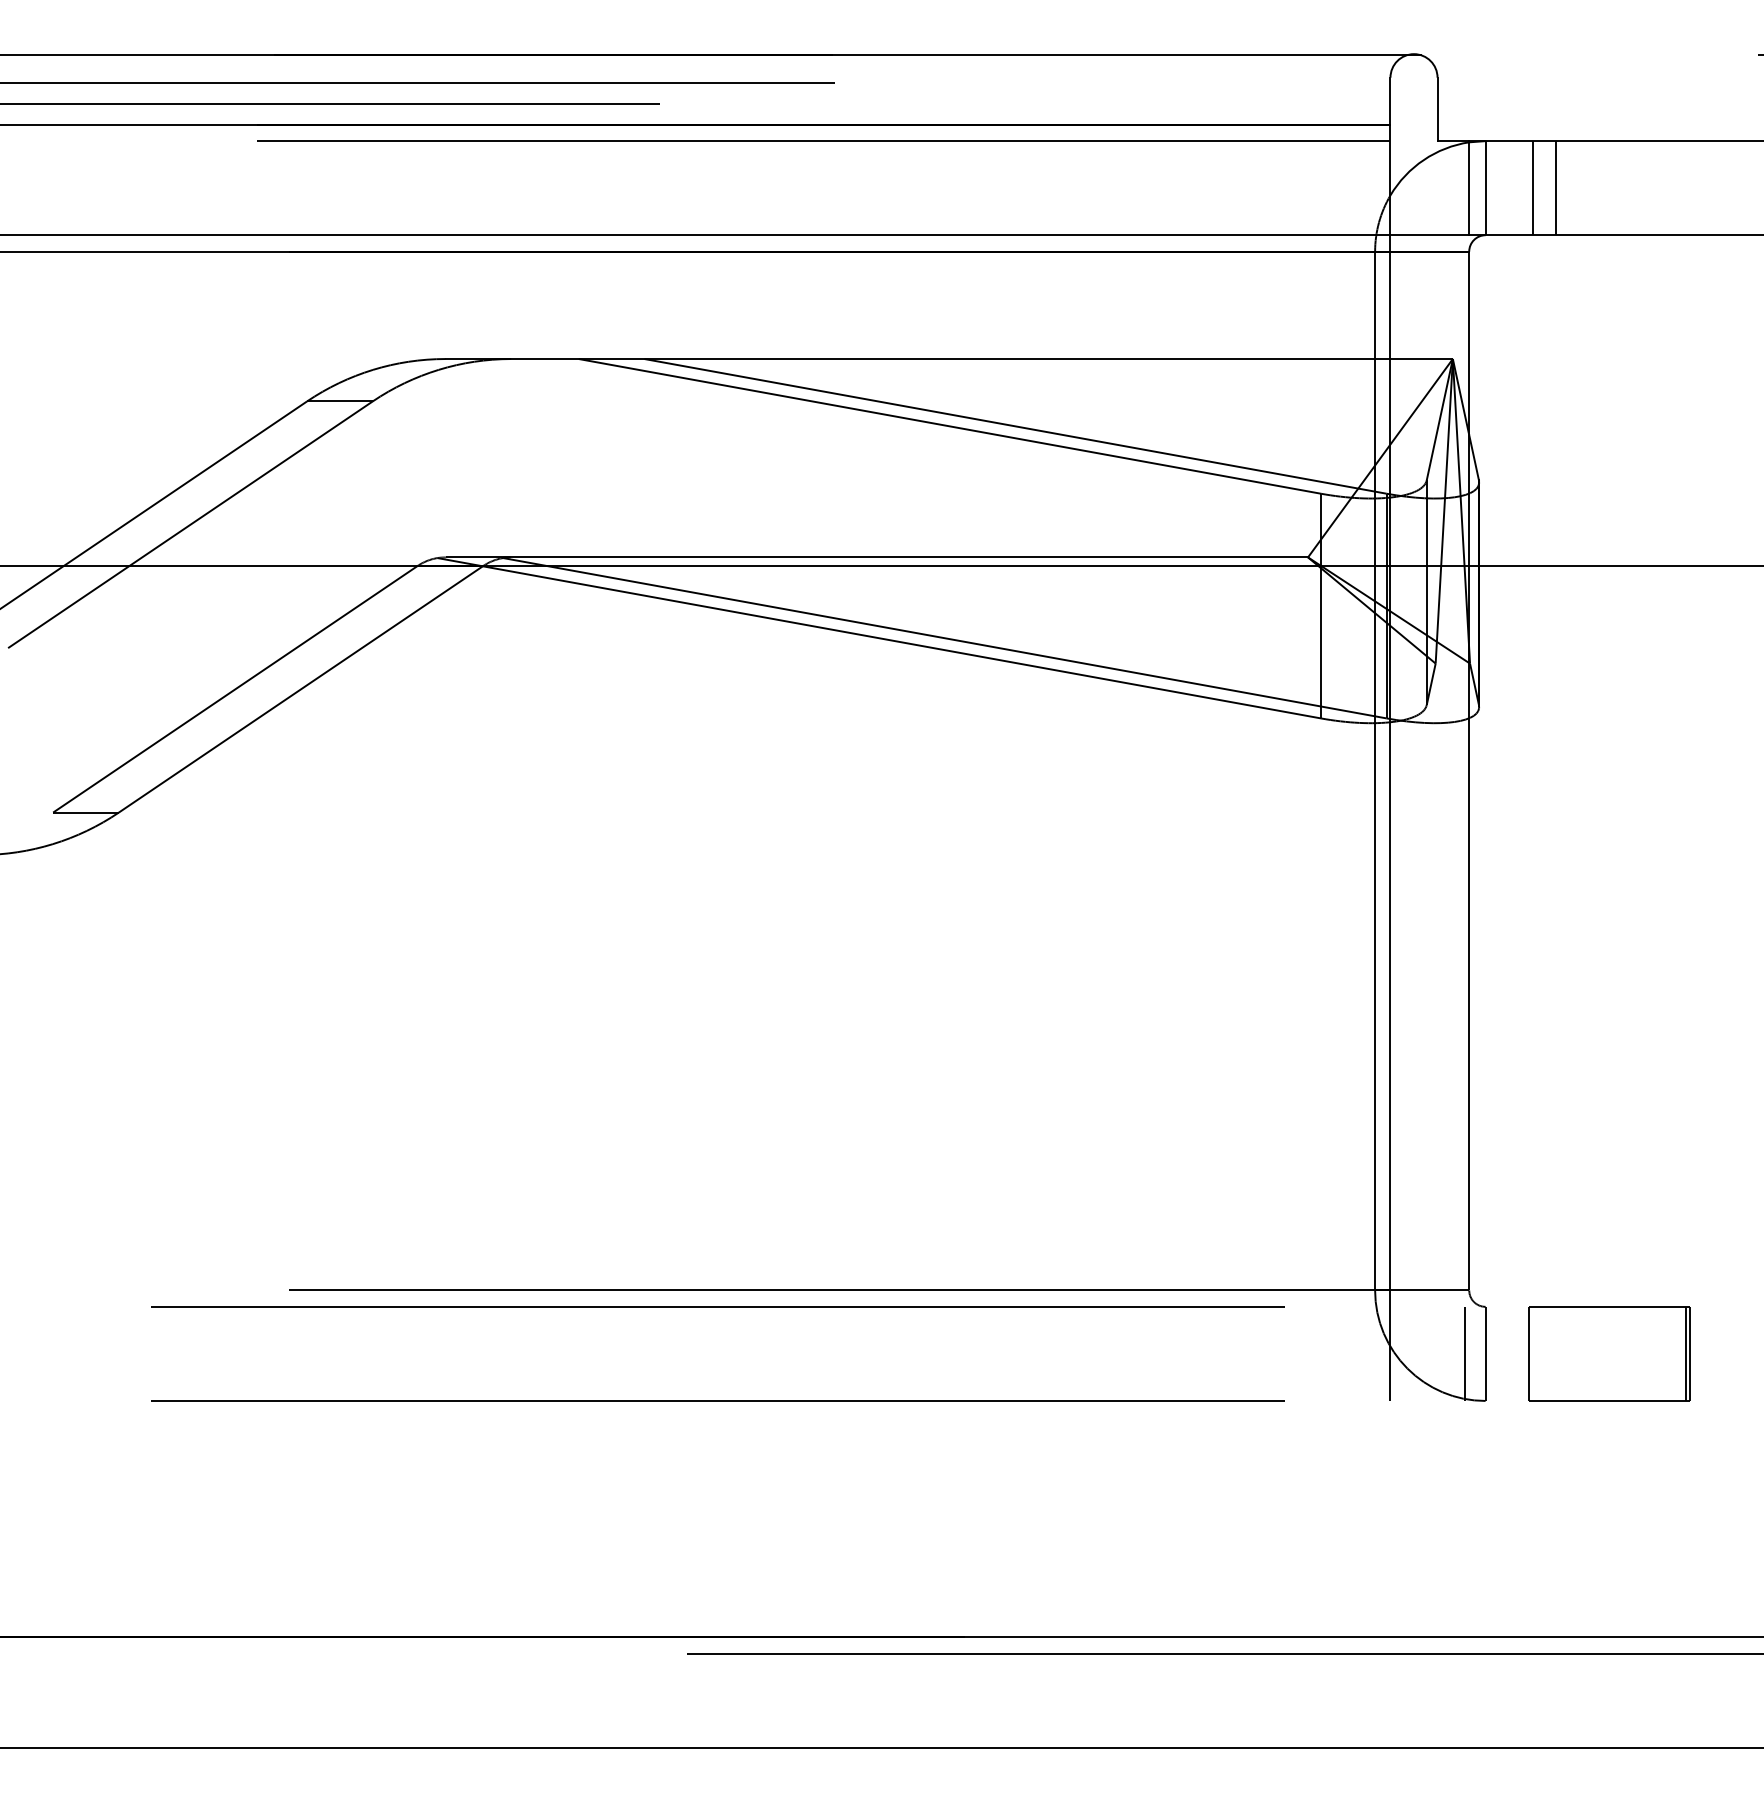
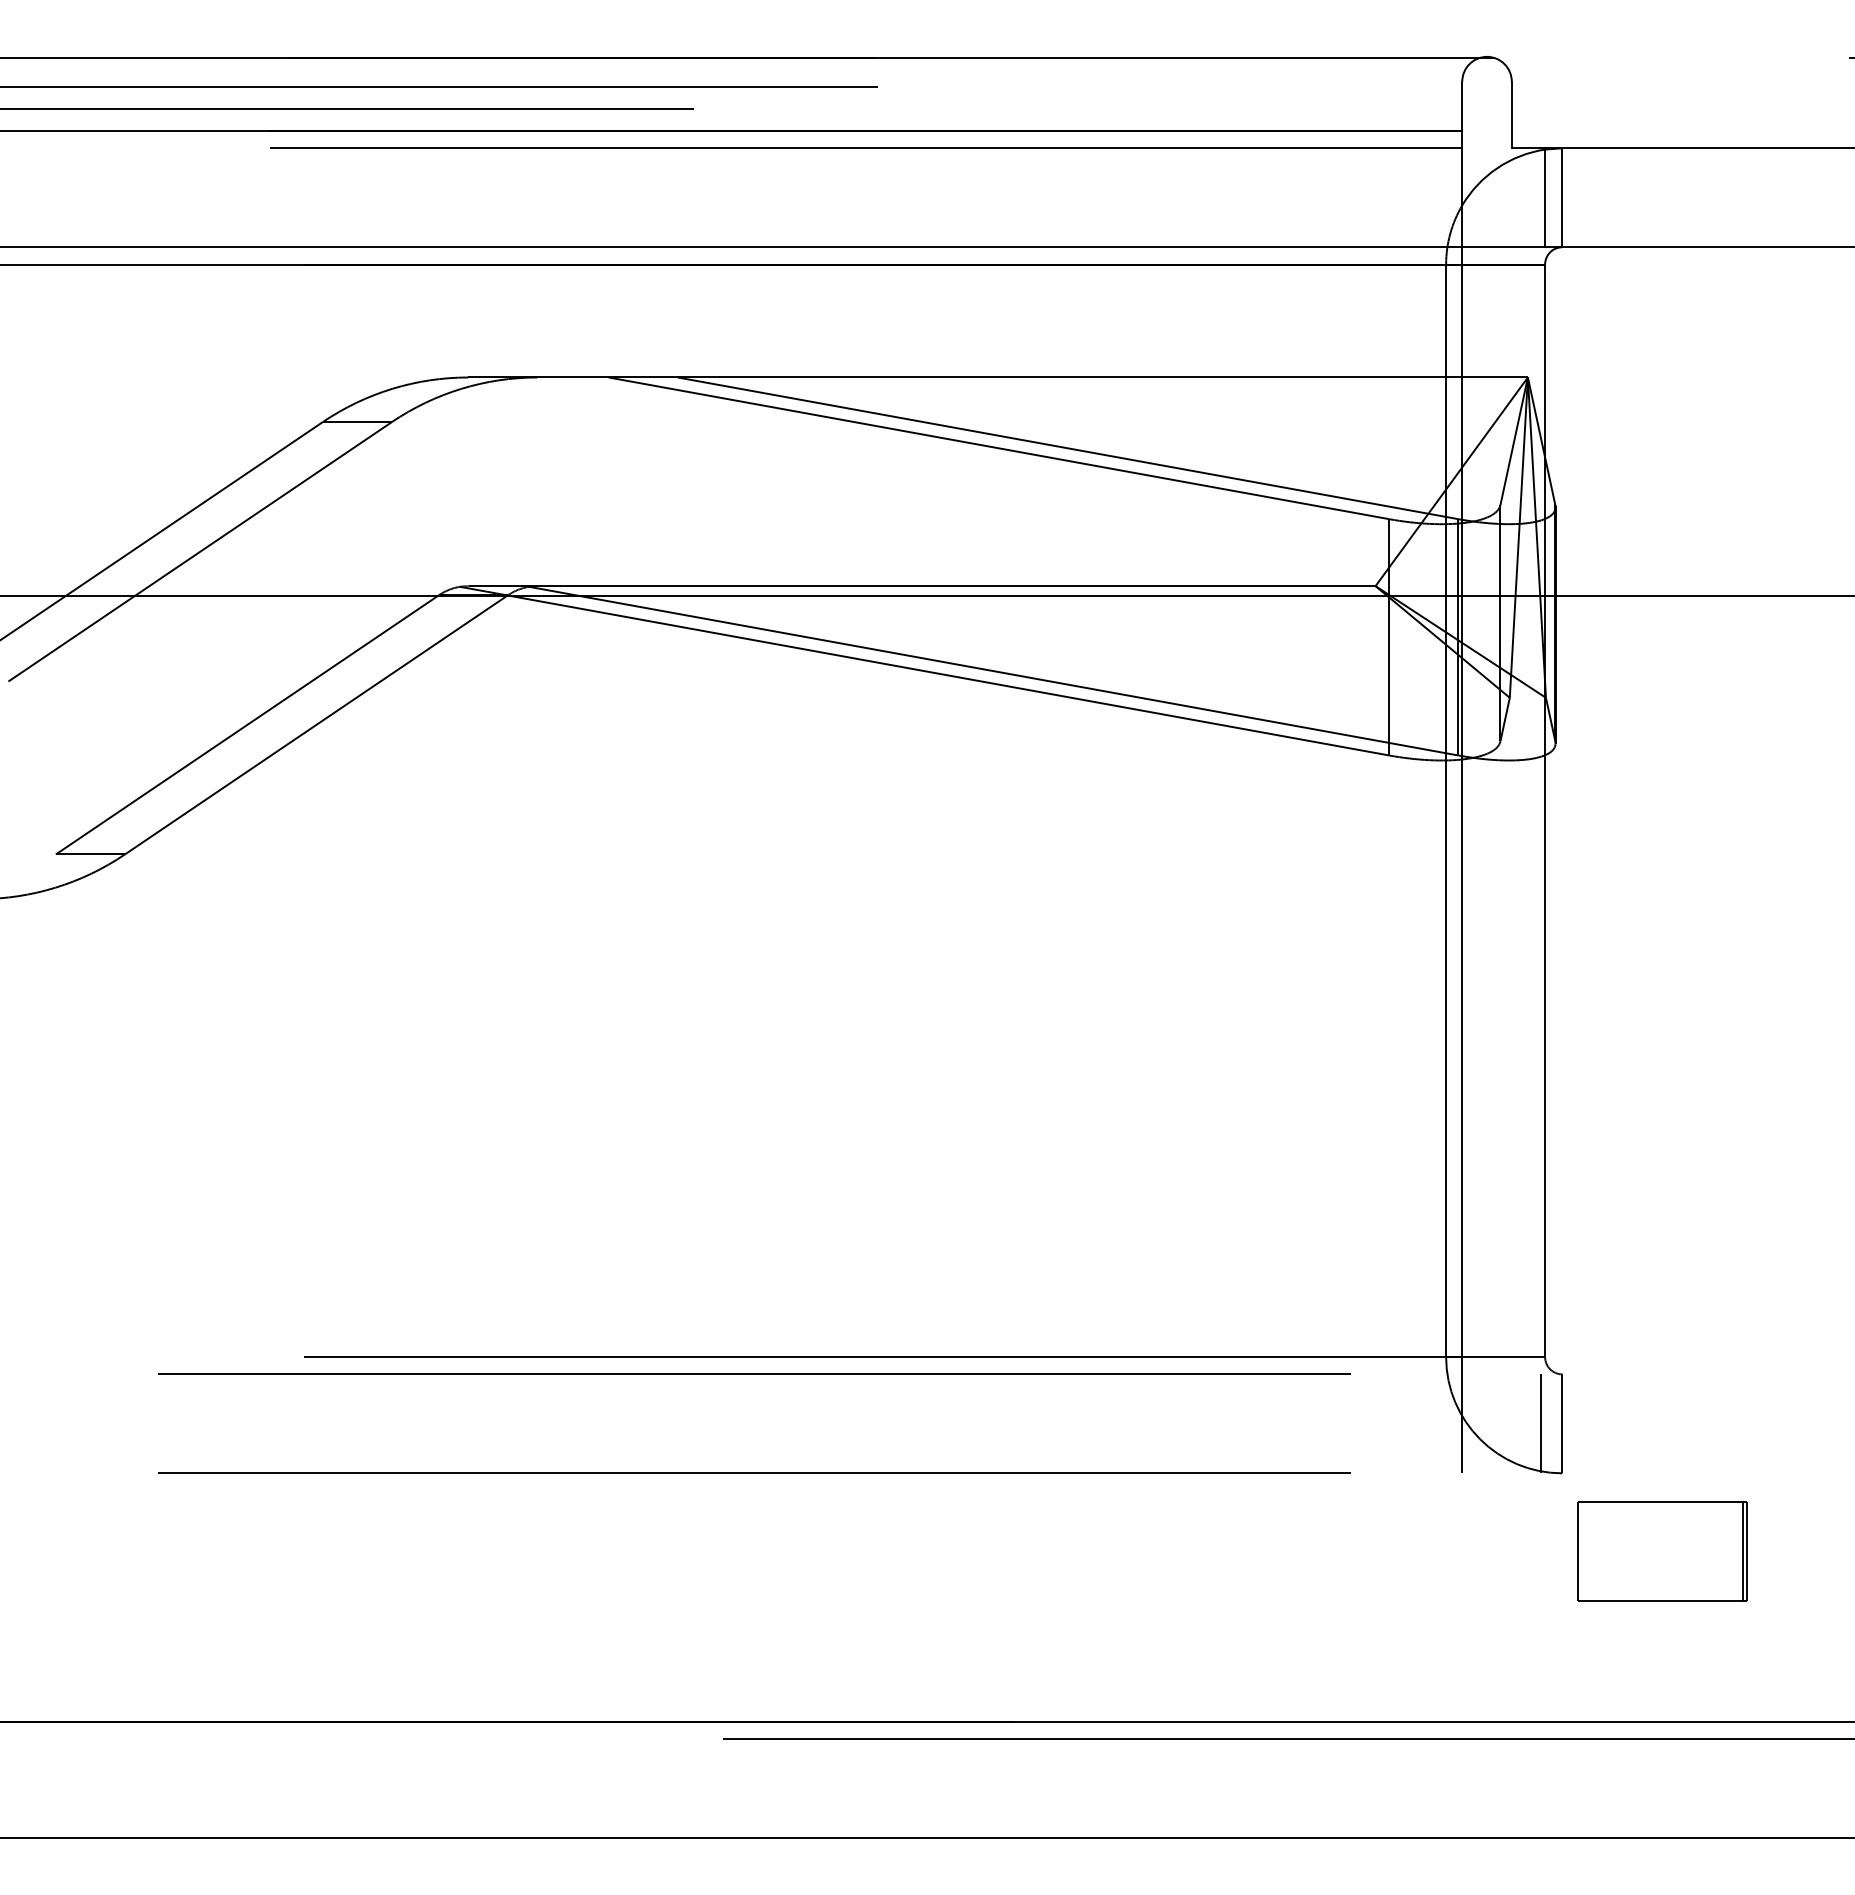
line: (1532, 187) -> (1611, 197), removed
line: (1556, 187) -> (1636, 197), removed
part: (1609, 1353) -> (1662, 1551), moved

